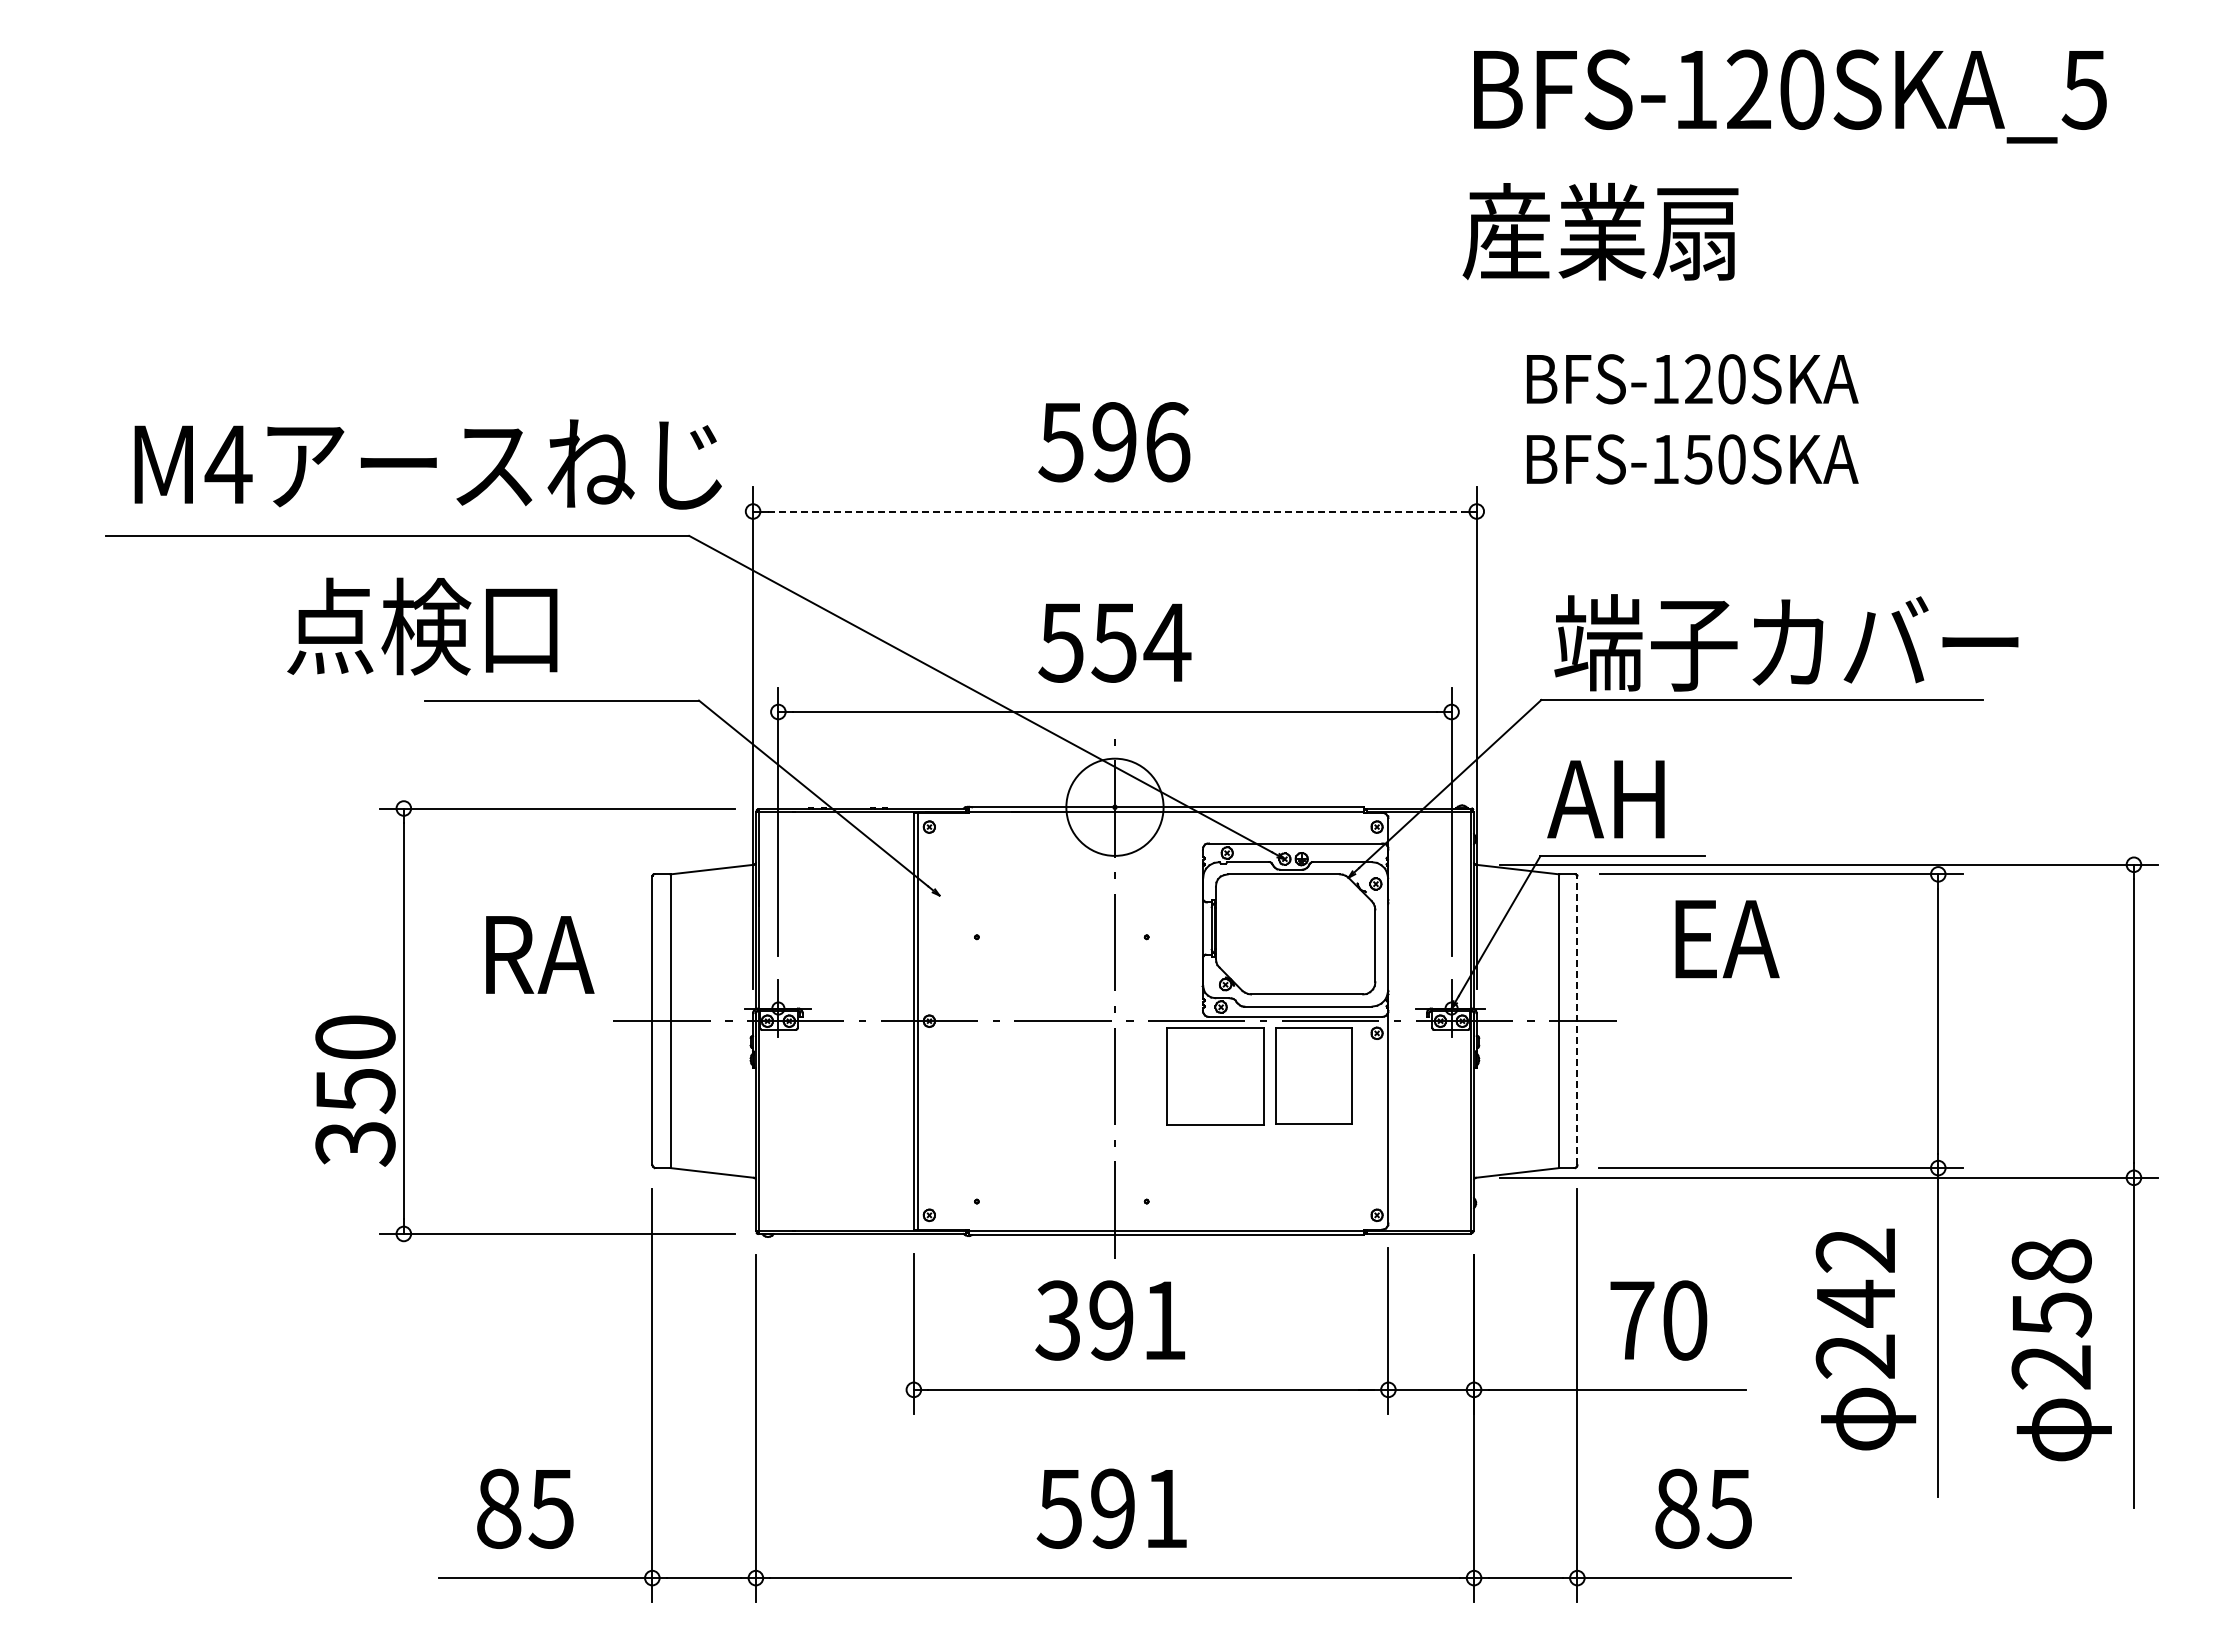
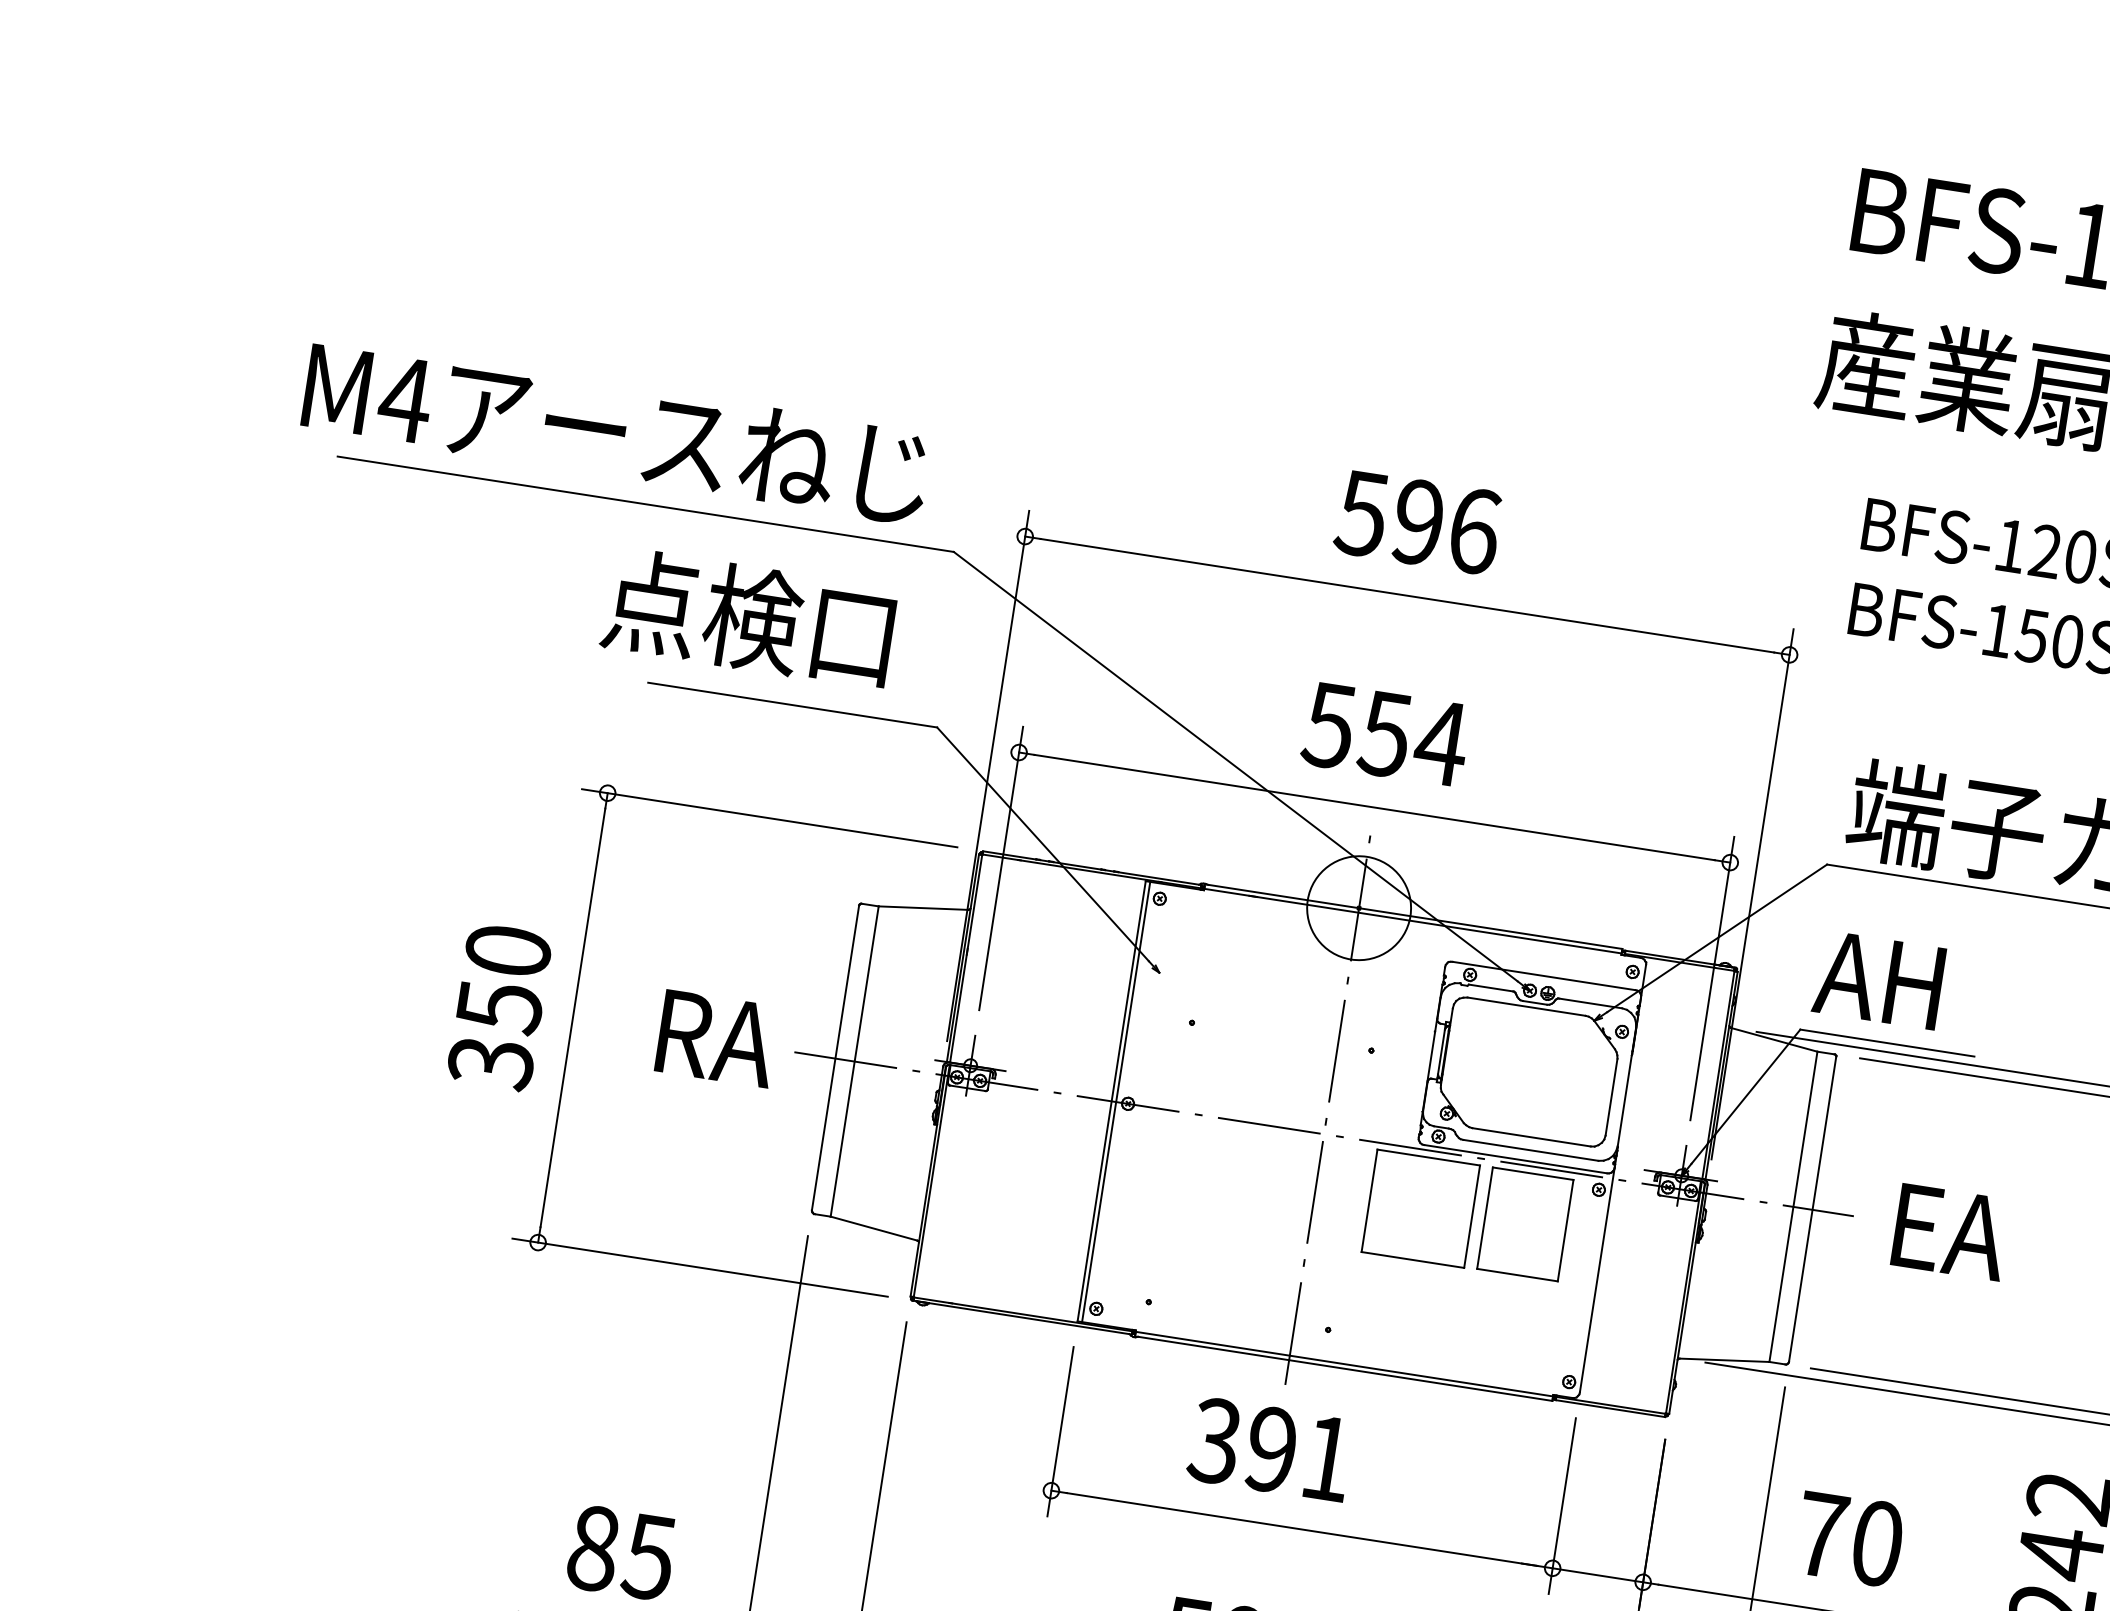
text: (427, 464) -> (615, 432), moved
line: (1115, 511) -> (1408, 595), dashed -> solid
text: (422, 626) -> (749, 618), moved
text: (1727, 939) -> (1950, 1232), moved
text: (540, 954) -> (717, 1038), moved
line: (1577, 1020) -> (1812, 1209), dashed -> solid
text: (355, 1090) -> (499, 1006), moved

